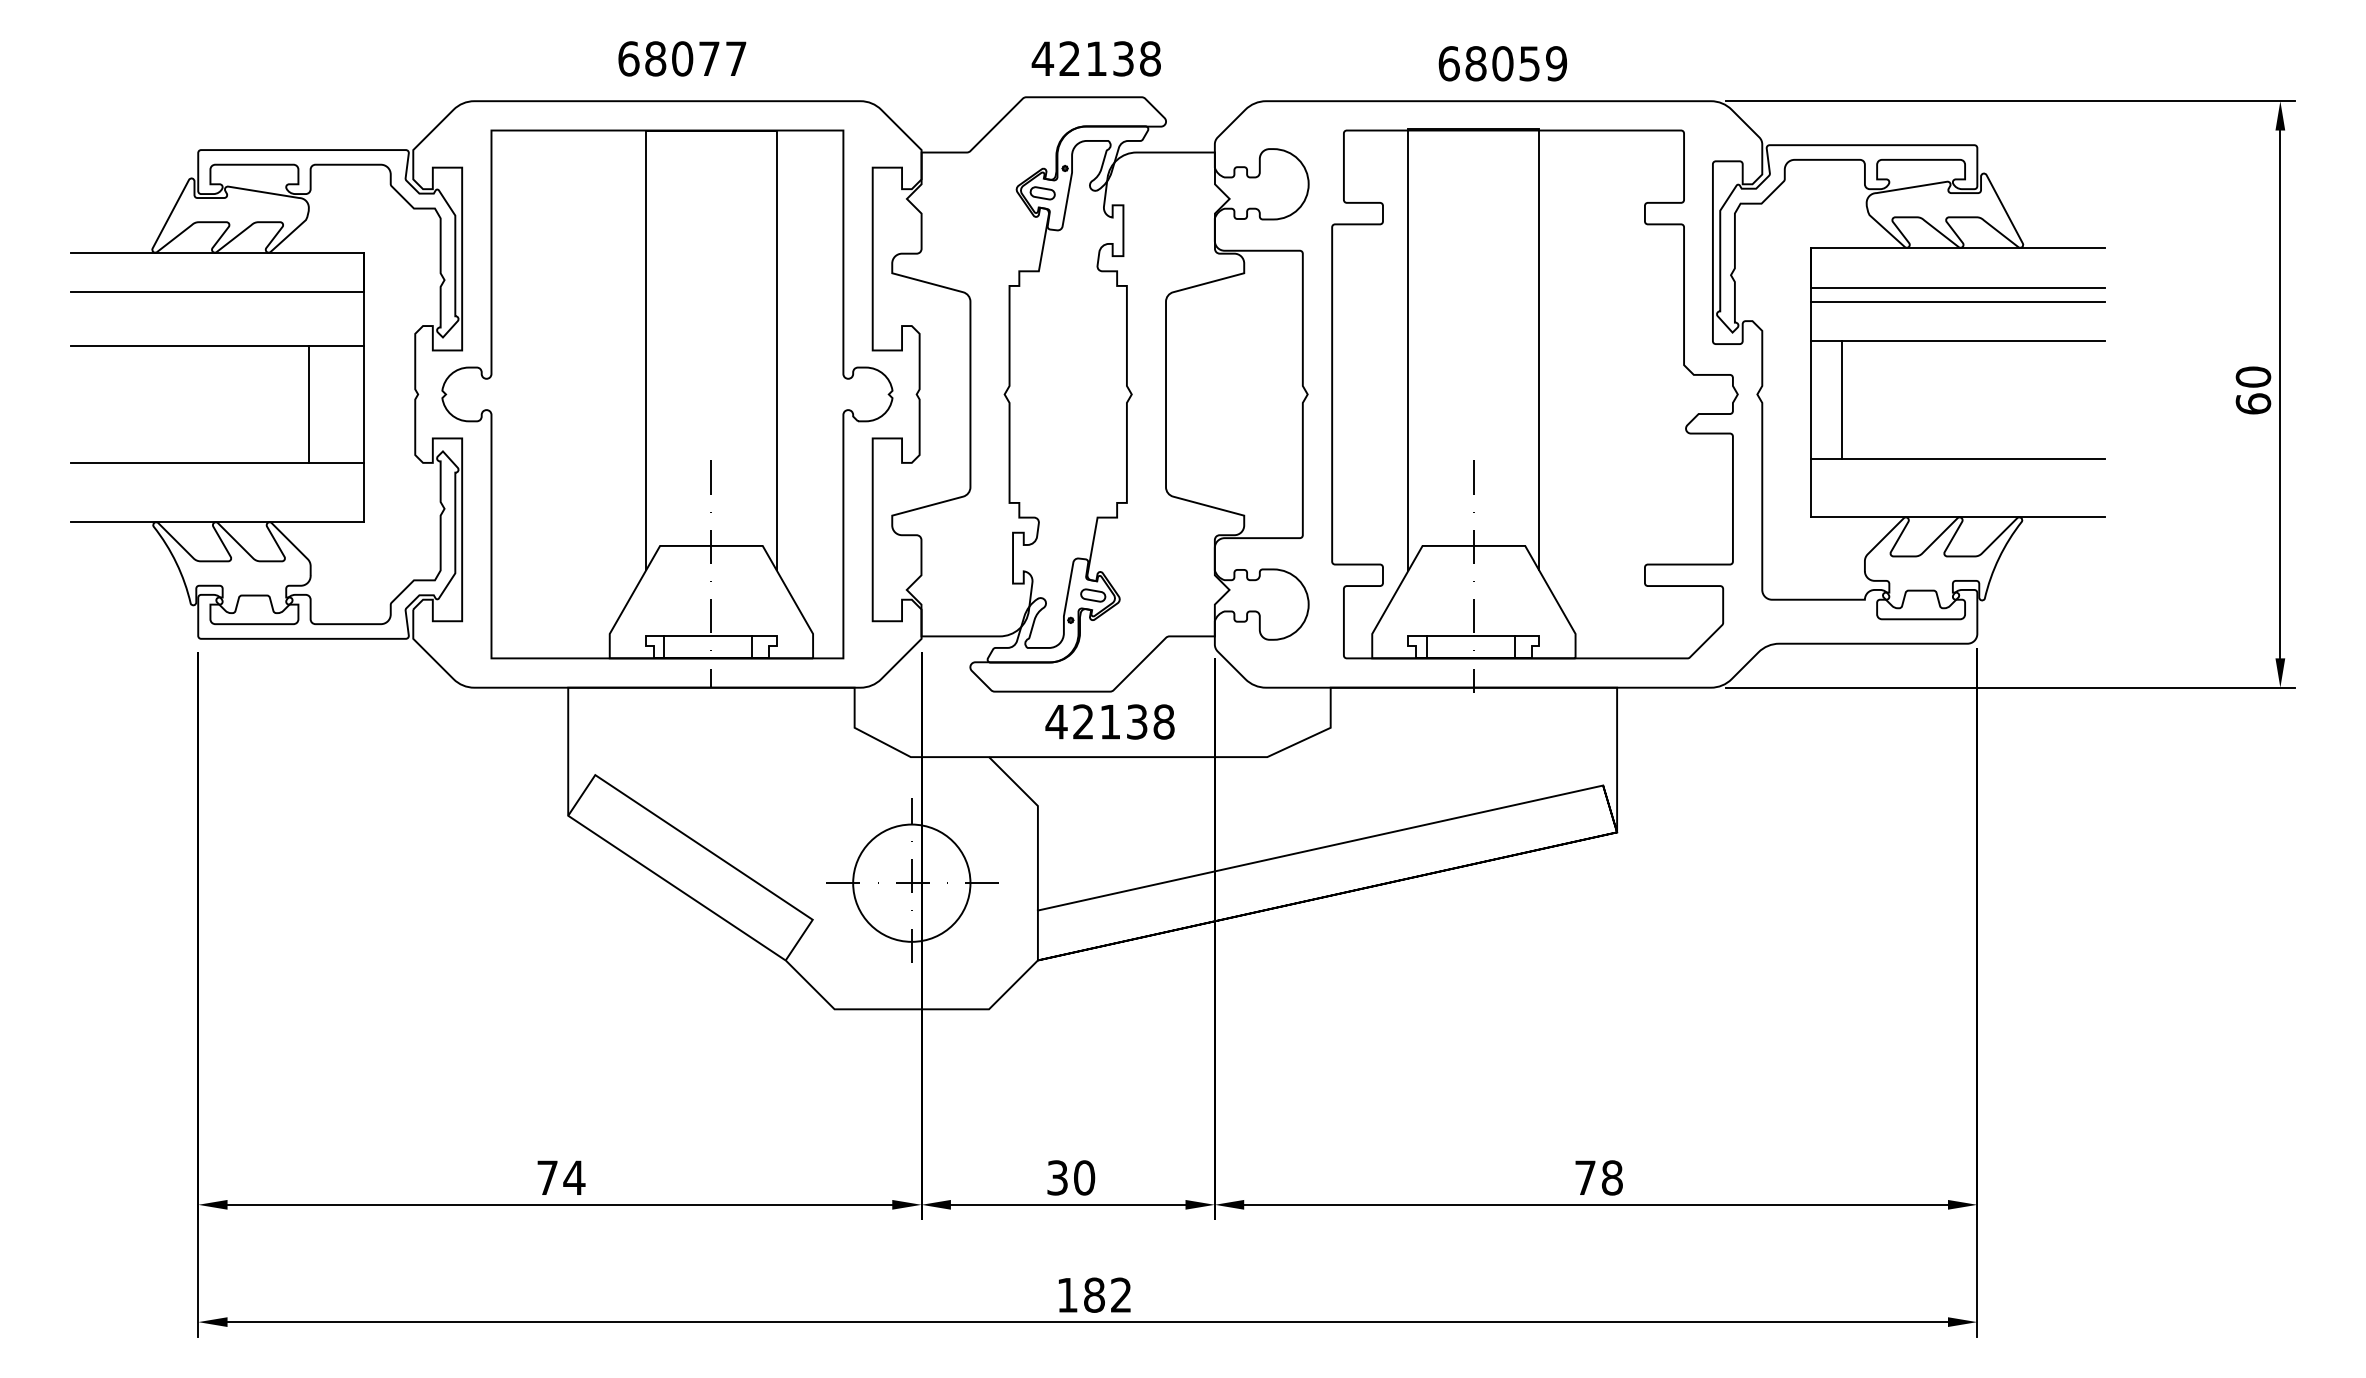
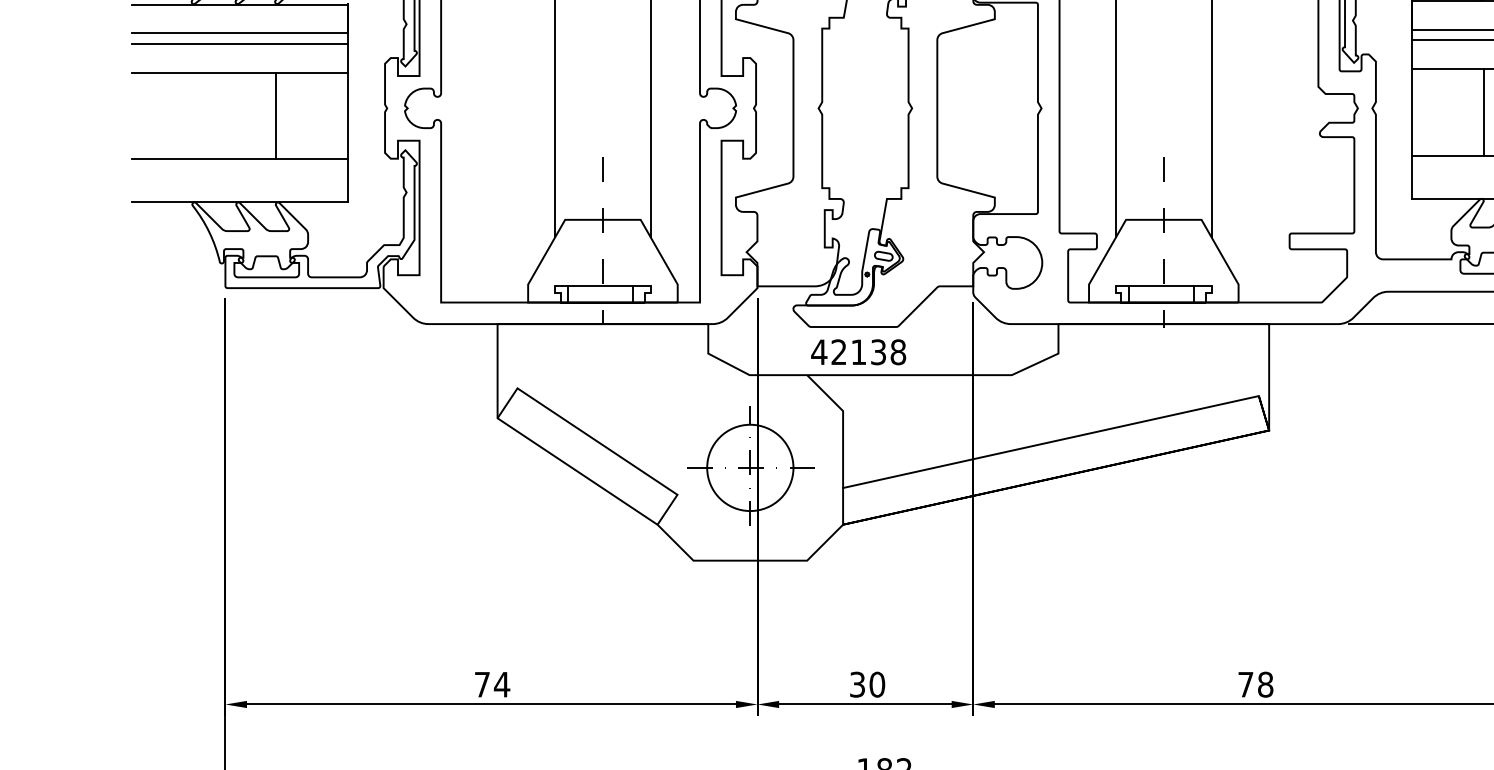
line: (217, 307) -> (239, 44), added
line: (1842, 399) -> (1484, 112), moved
line: (309, 404) -> (275, 115), moved
text: (1109, 721) -> (858, 351), moved

